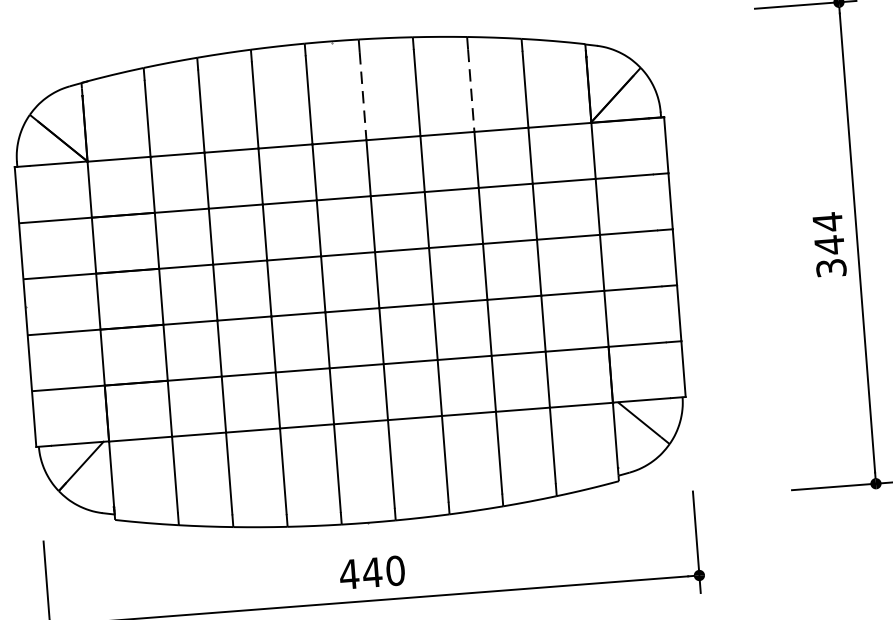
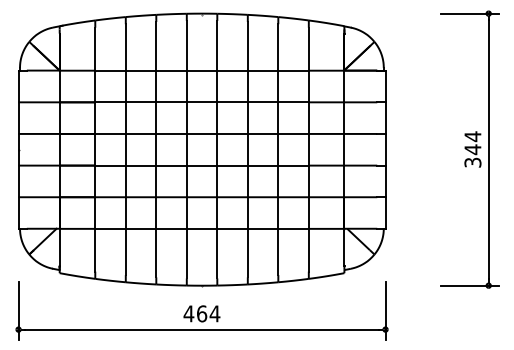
line: (471, 90) -> (278, 47), dashed -> solid
line: (363, 95) -> (217, 45), dashed -> solid
text: (383, 571) -> (208, 313), 440 -> 464

